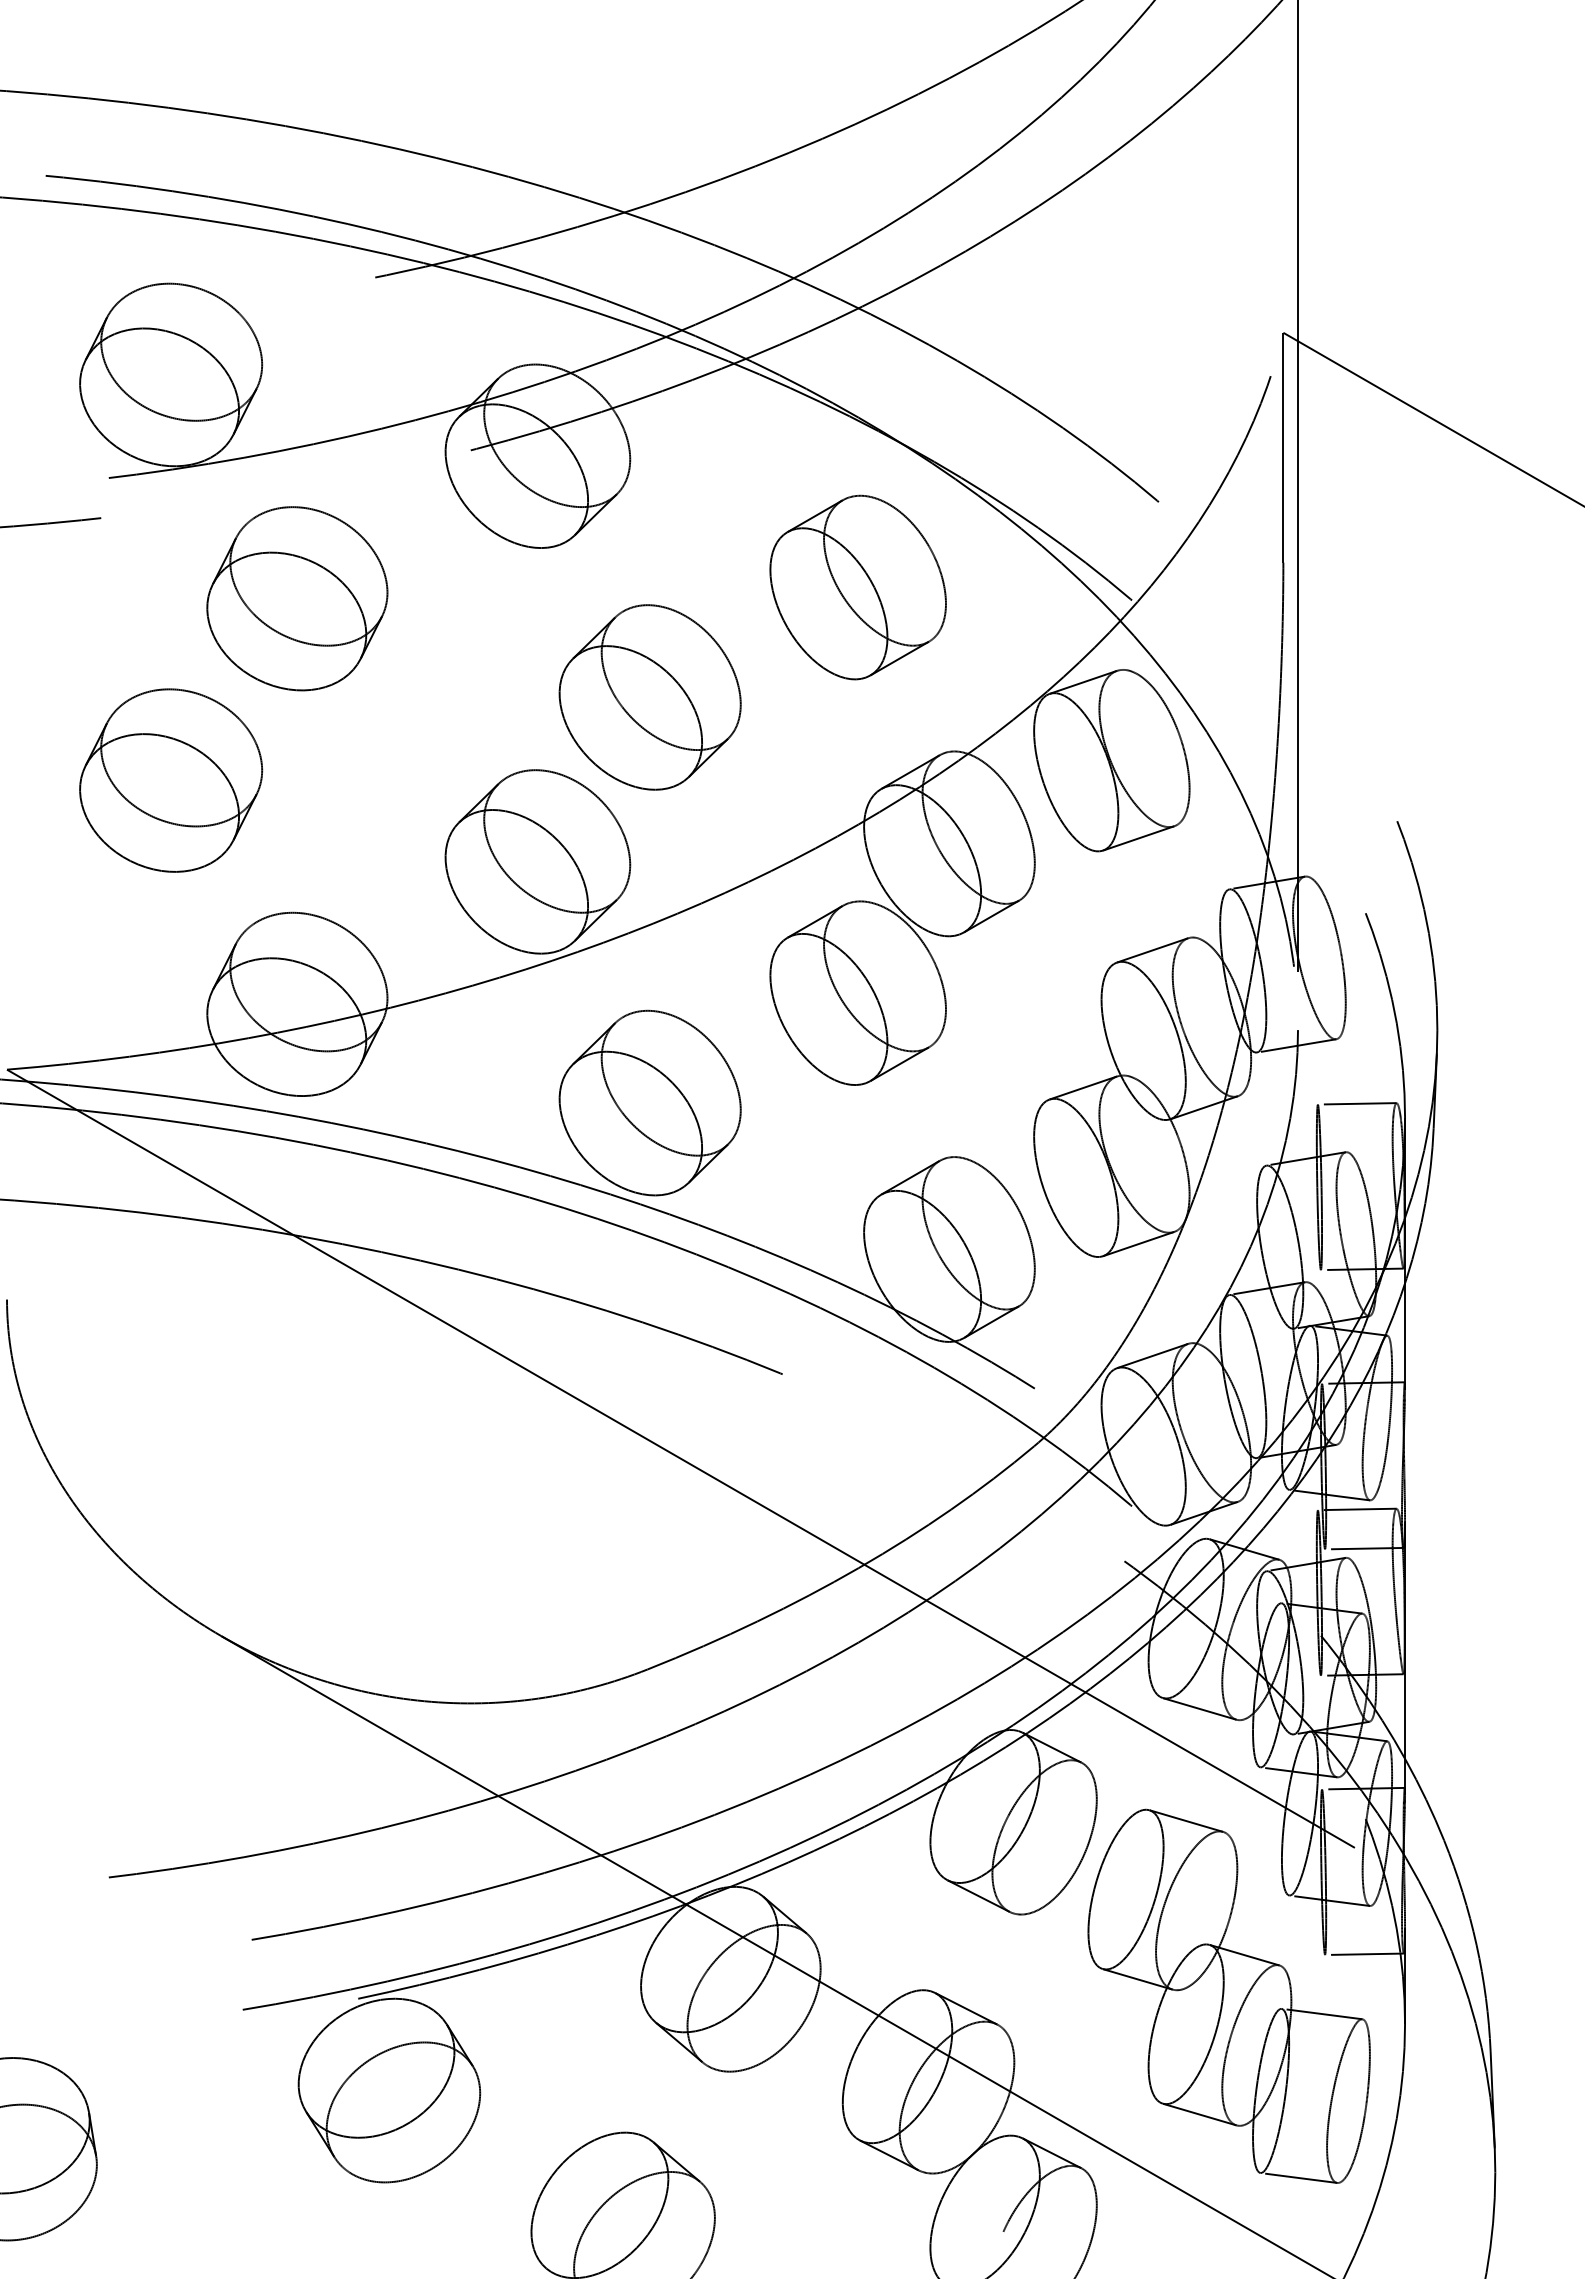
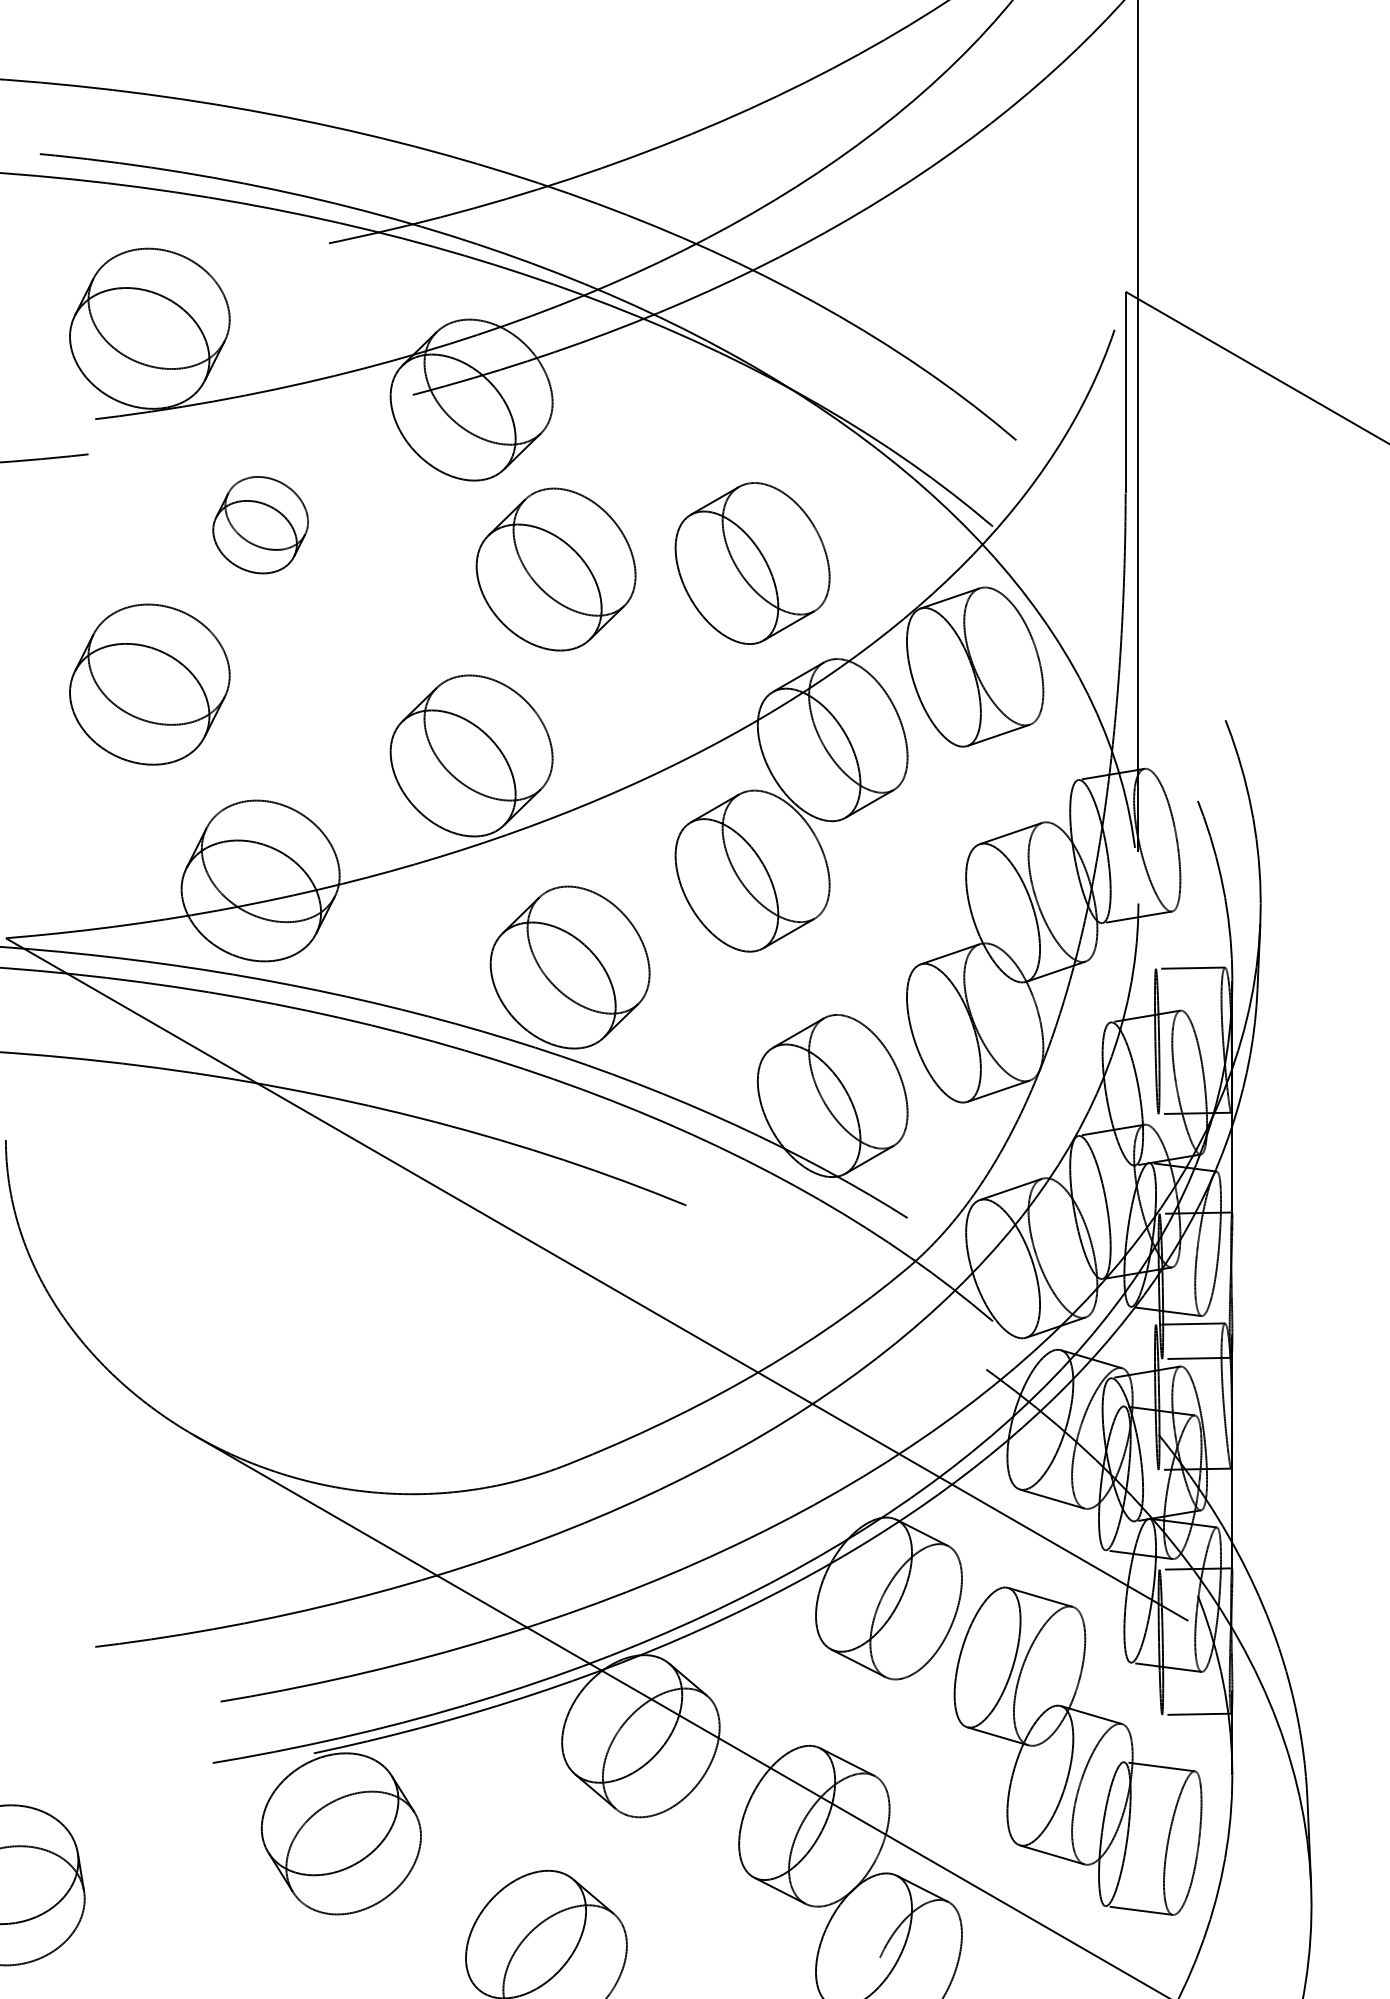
part: (857, 587) -> (752, 563), moved
part: (297, 598) -> (260, 524), size x0.6
part: (649, 697) -> (555, 569), moved

